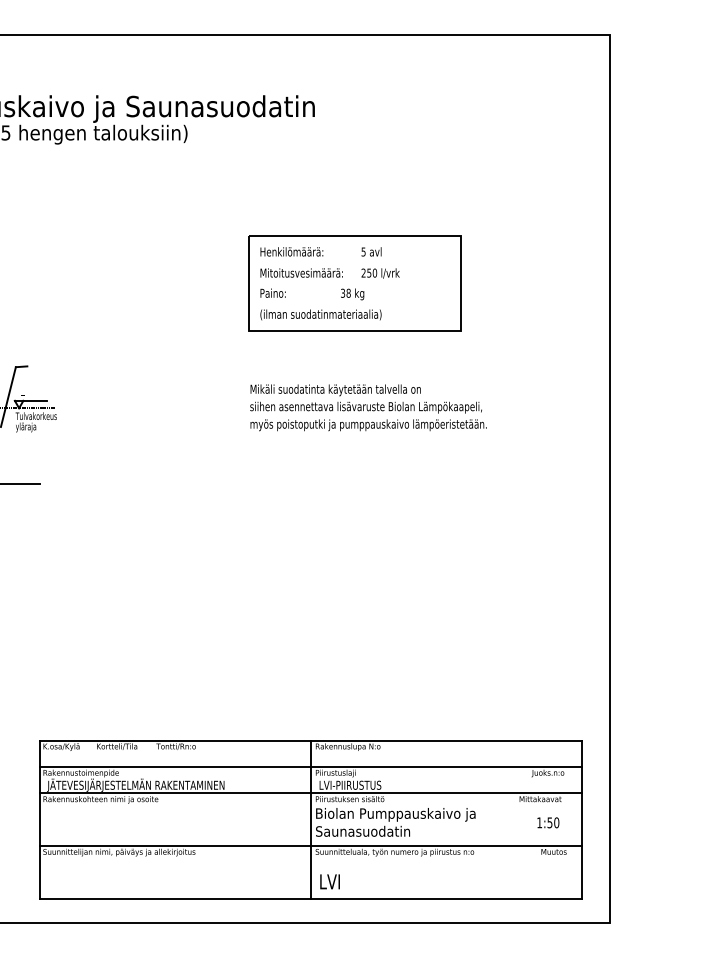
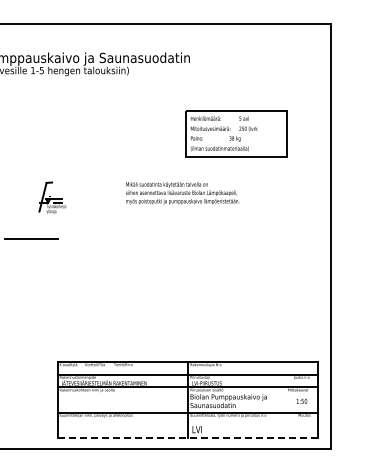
part: (355, 282) -> (236, 133), moved
text: (368, 408) -> (182, 193), moved
line: (309, 898) -> (187, 437), solid -> dashed

